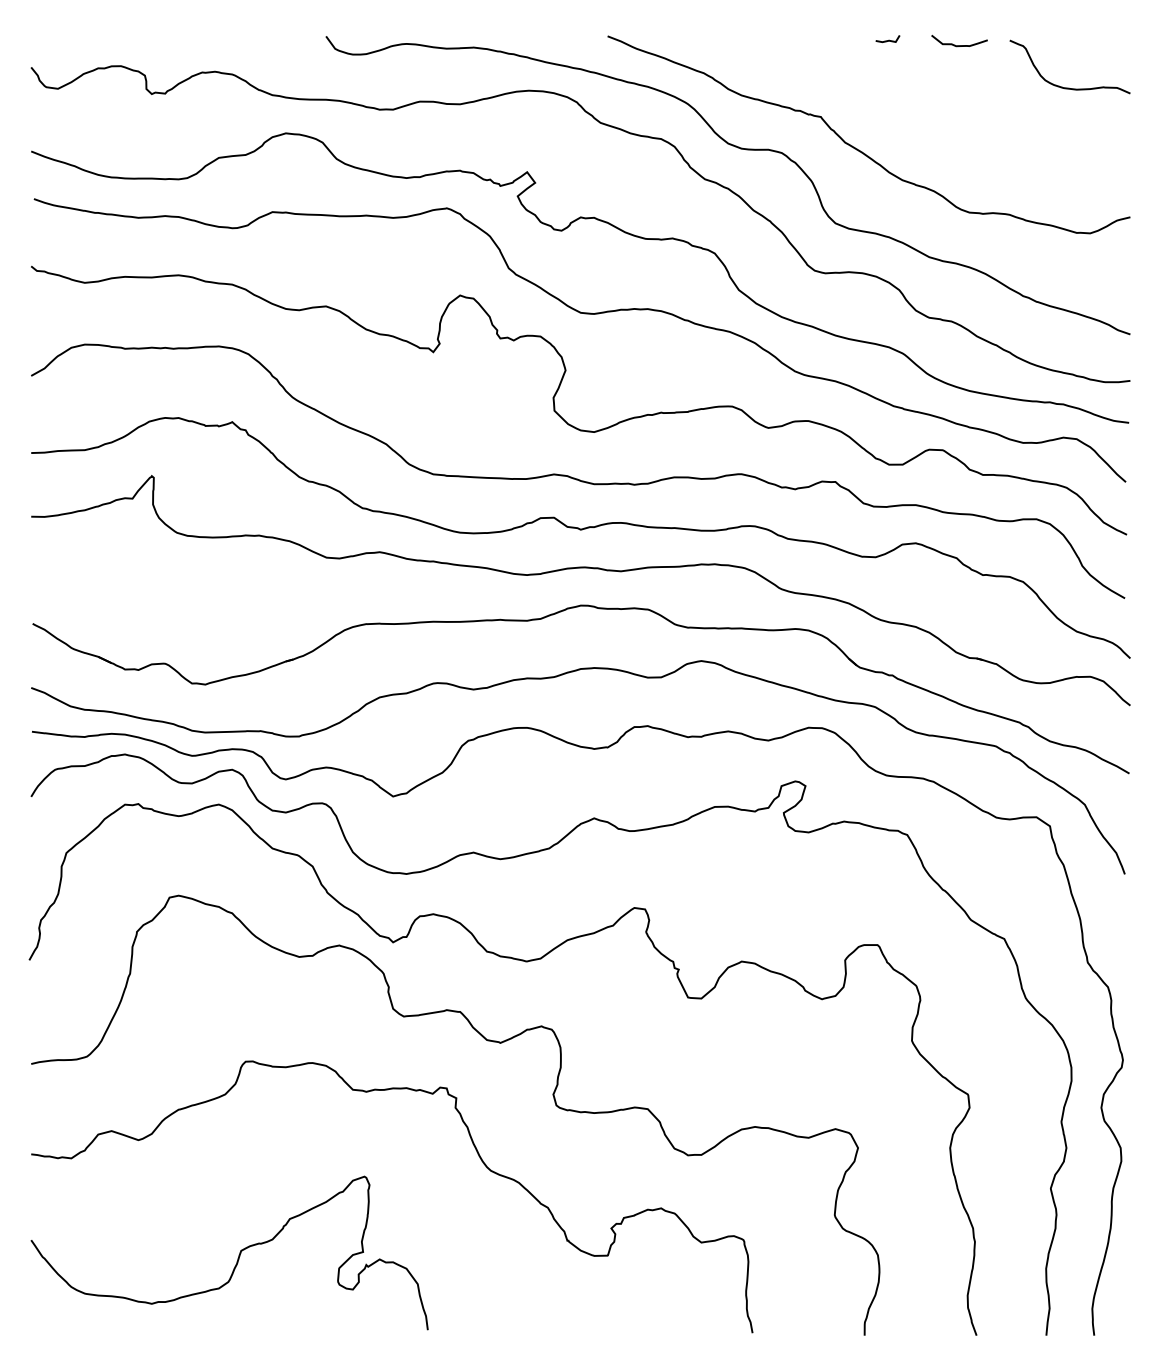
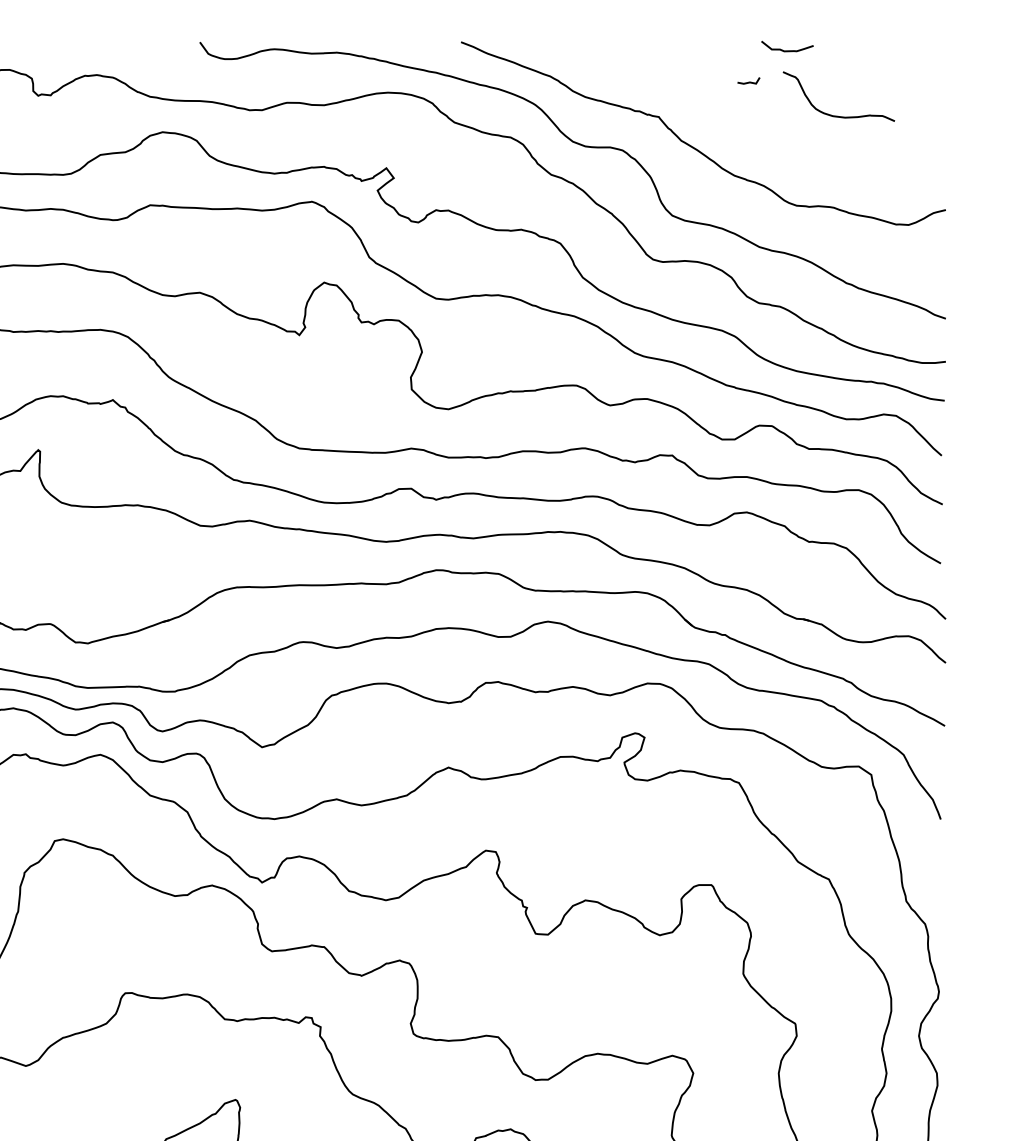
line: (888, 39) -> (749, 81), moved
curve: (1069, 87) -> (838, 115), moved

